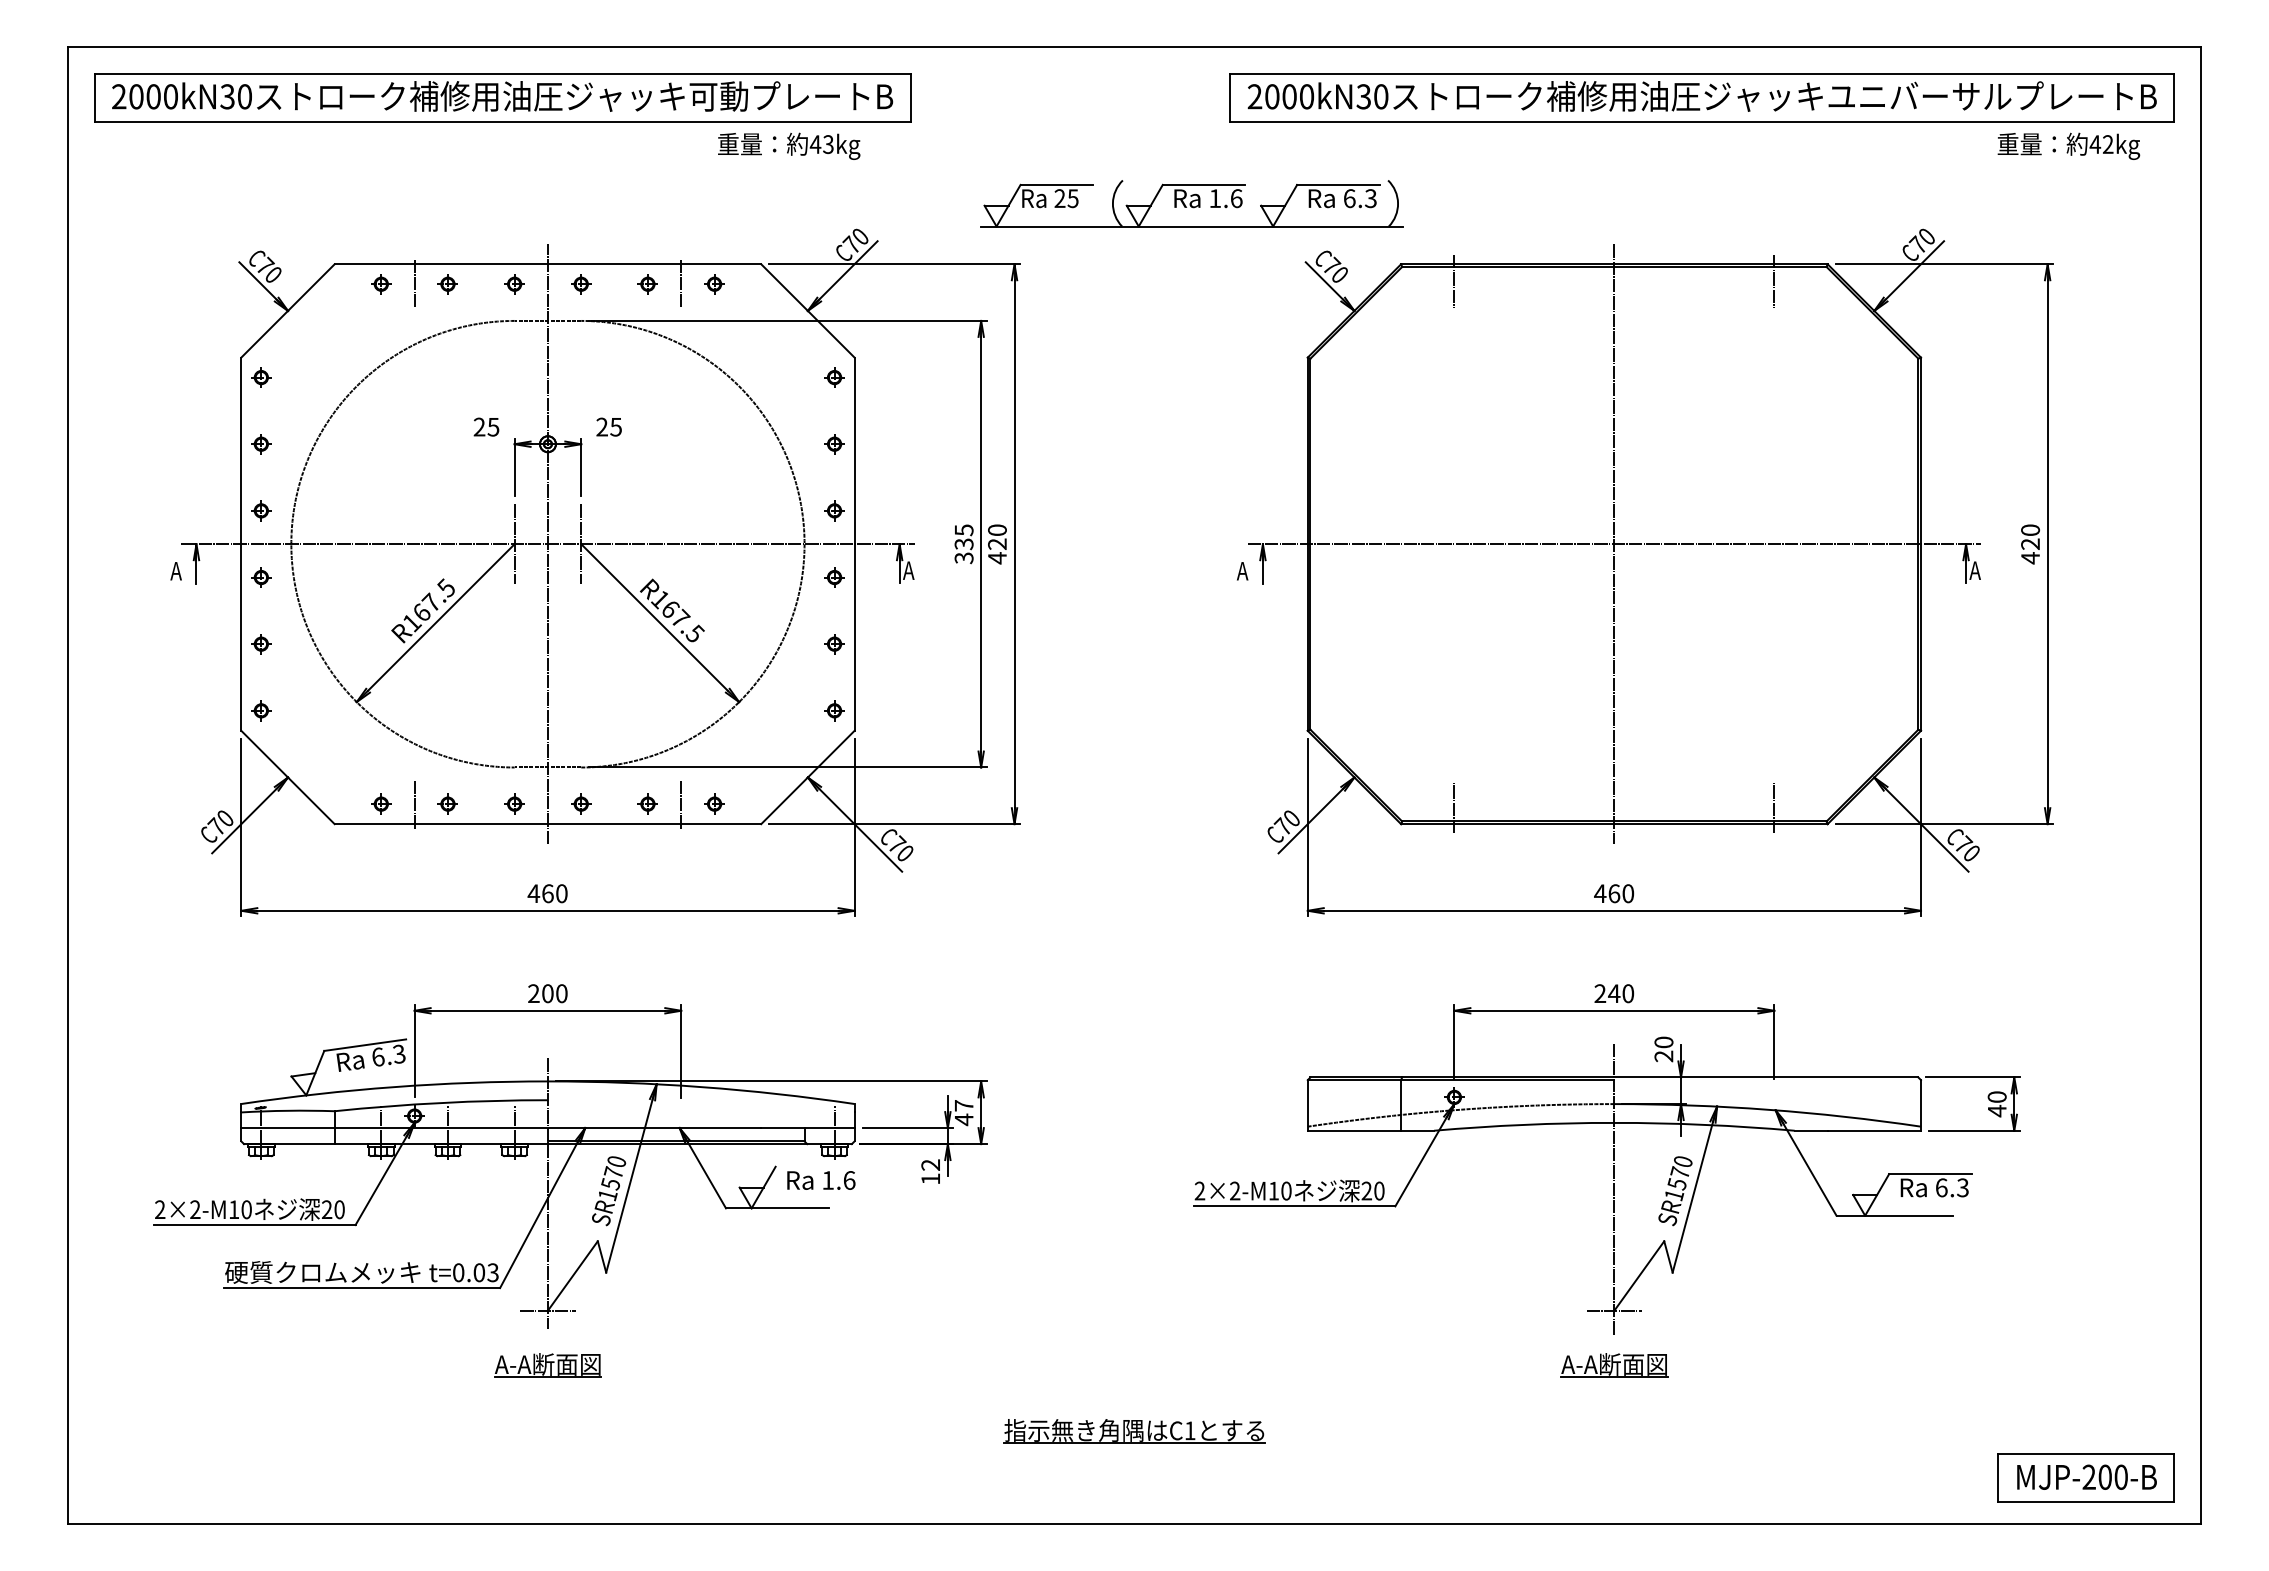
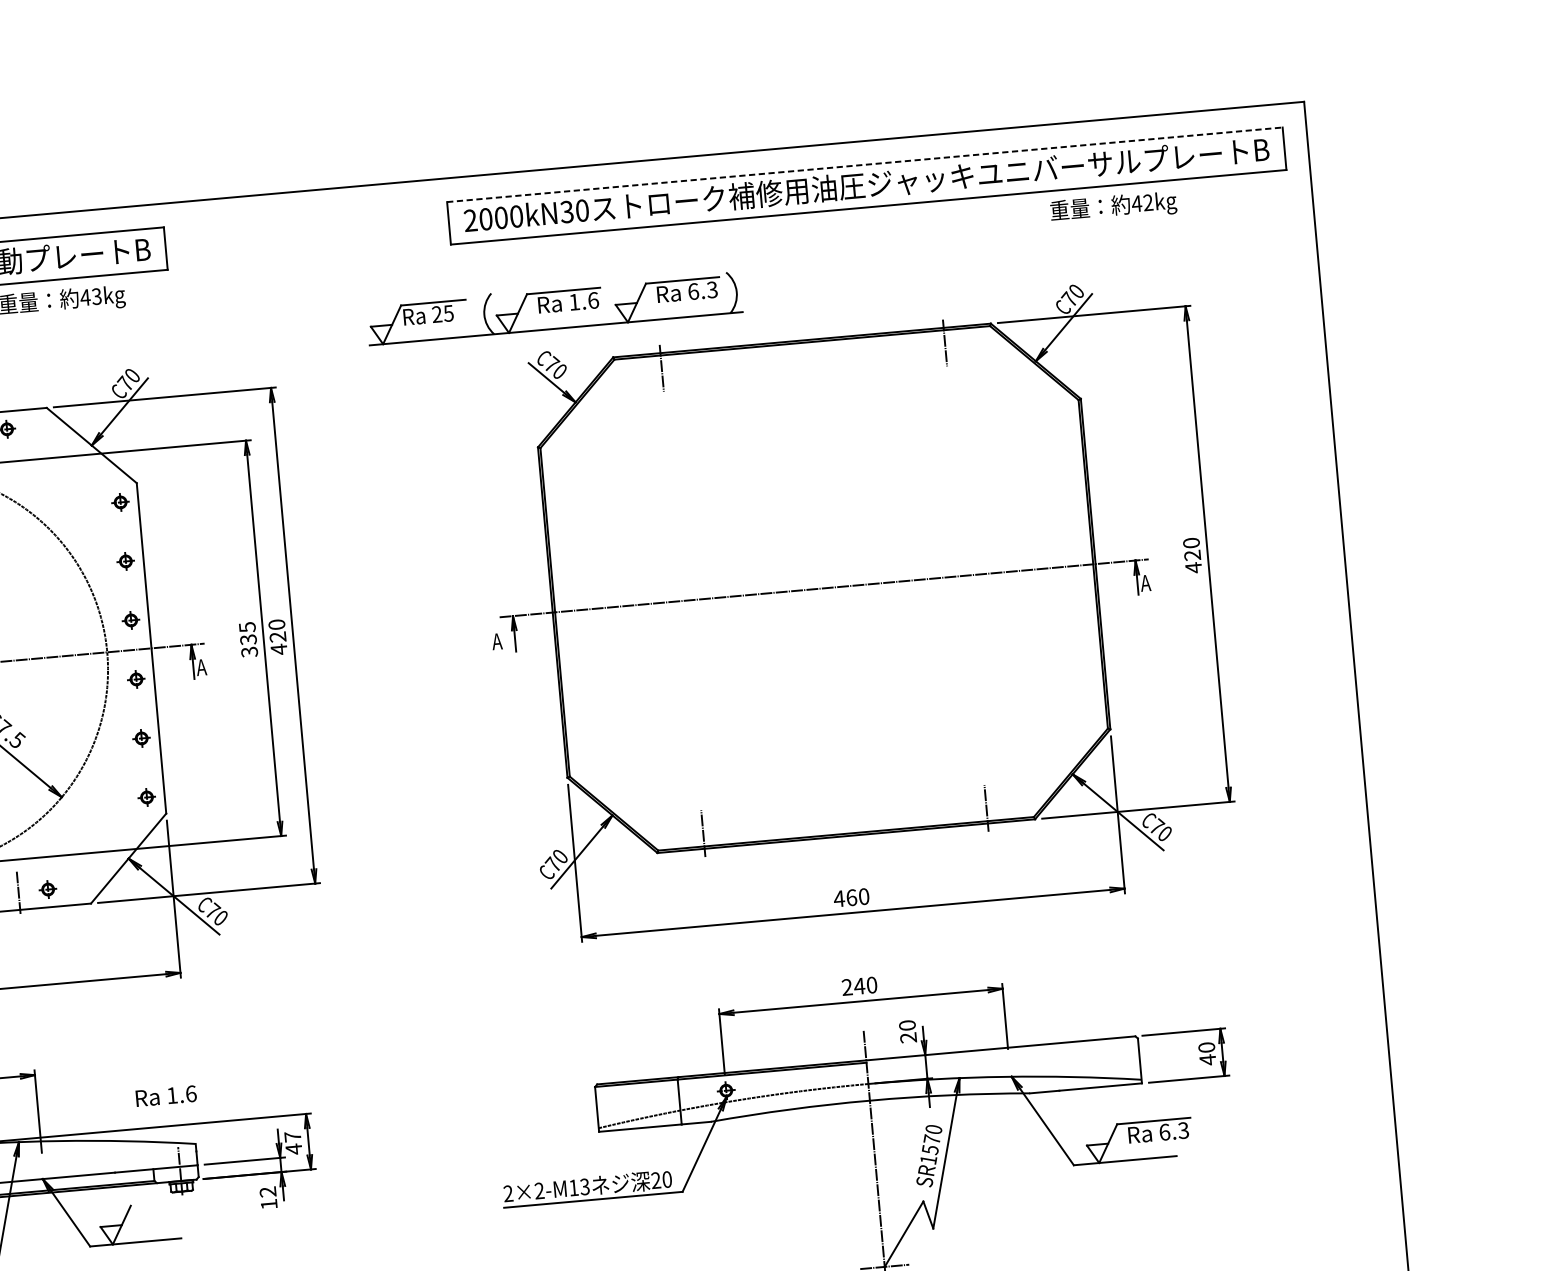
line: (1702, 73) -> (864, 164), solid -> dashed
text: (2068, 145) -> (1113, 206), moved
part: (1191, 203) -> (553, 308), moved
line: (1614, 544) -> (824, 588), removed
text: (821, 1180) -> (166, 1096), moved
text: (1286, 1190) -> (584, 1186), 2×2-M10 -> 2×2-M13

